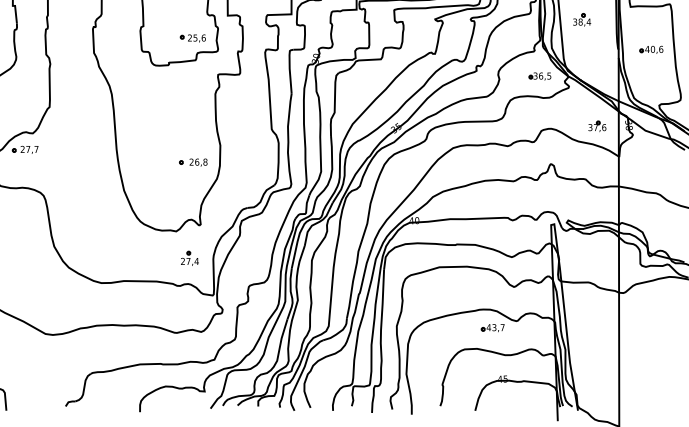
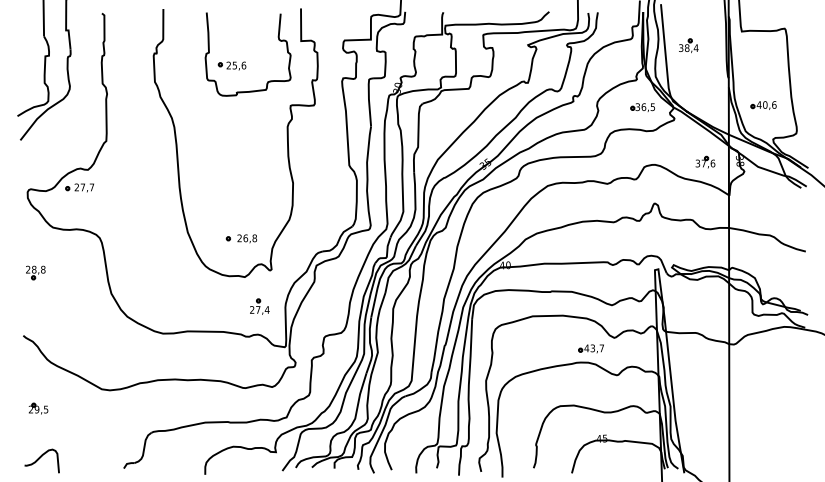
part: (192, 37) -> (231, 65), moved
part: (651, 49) -> (763, 105), moved
part: (192, 162) -> (240, 238), moved
part: (492, 327) -> (590, 348), moved

